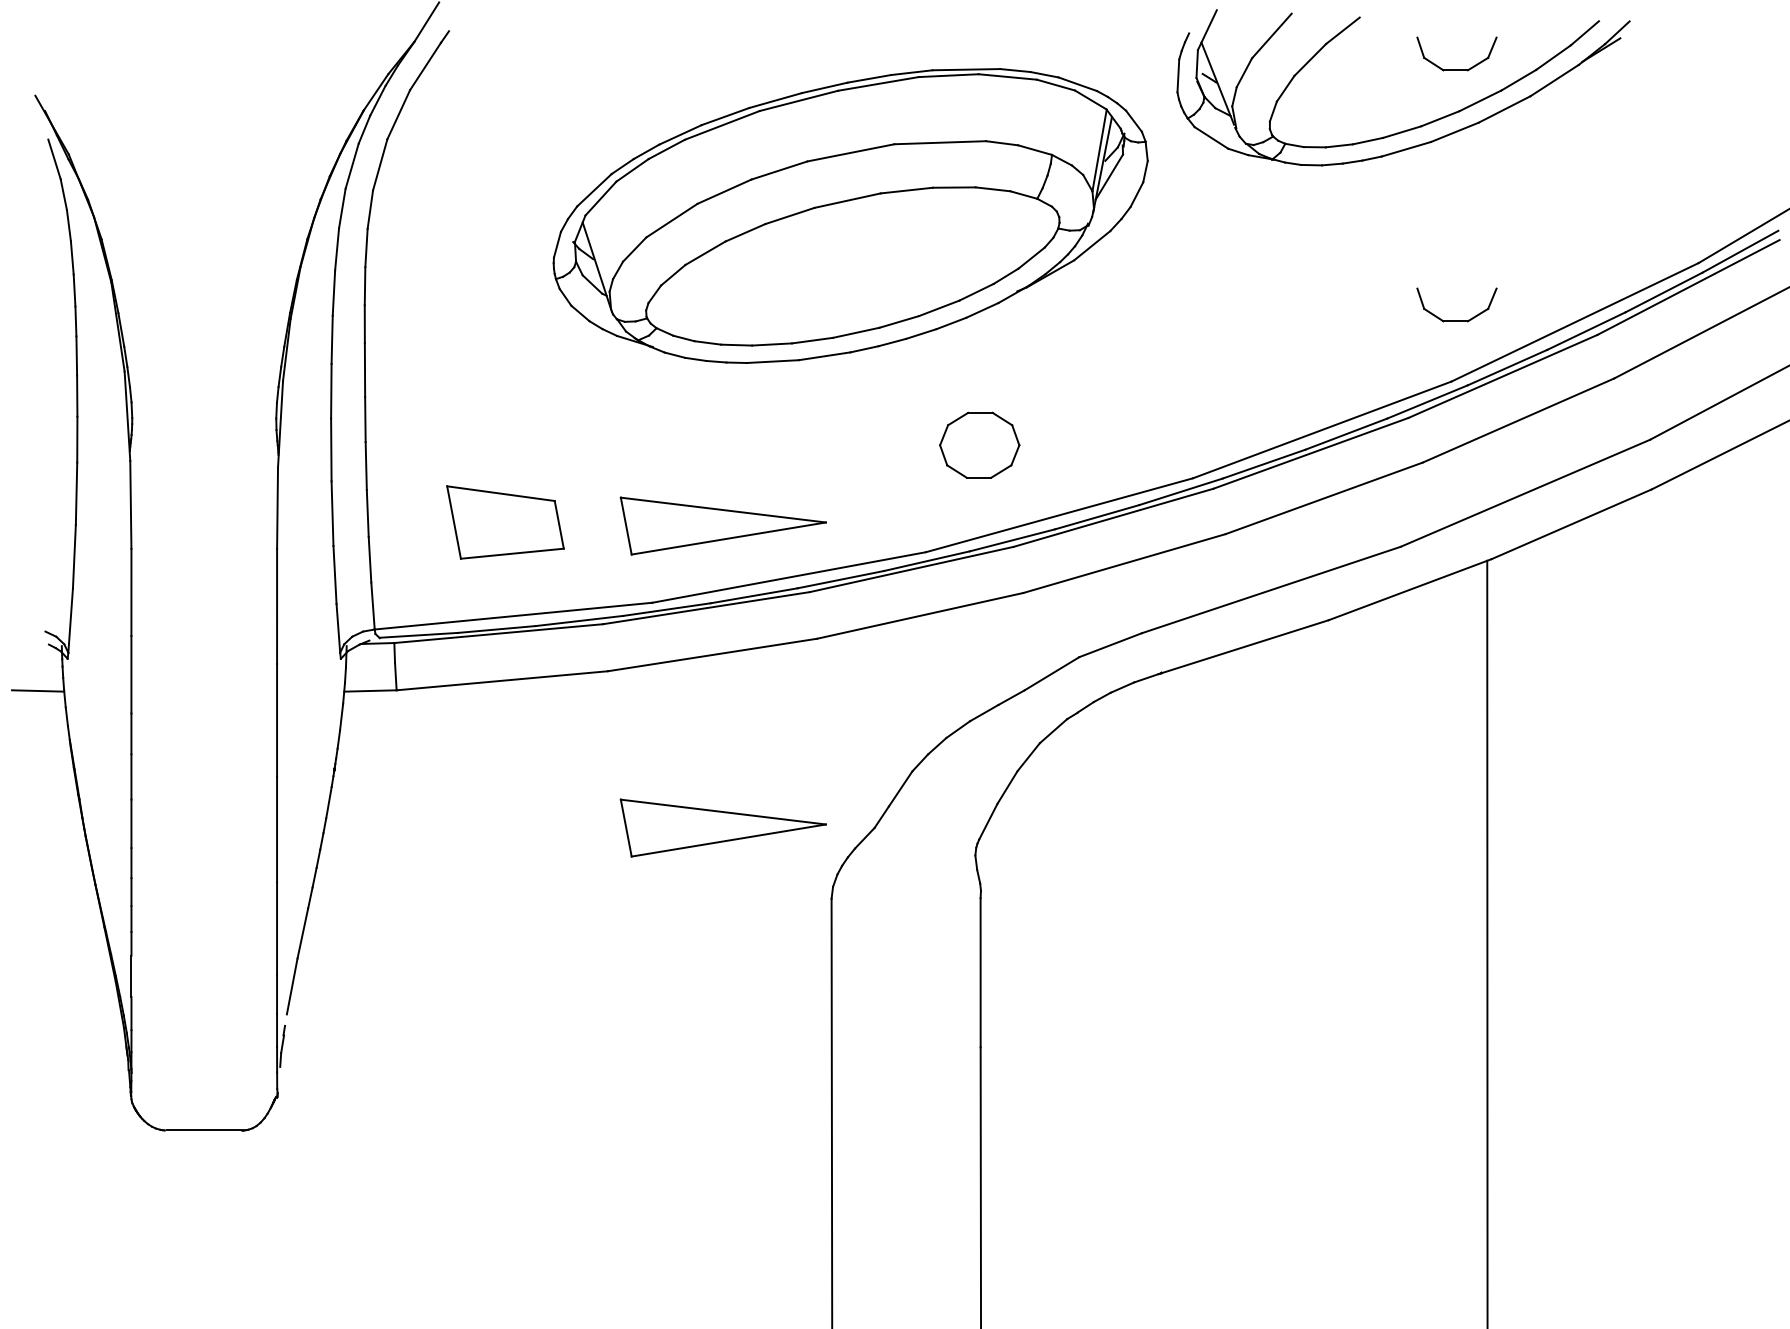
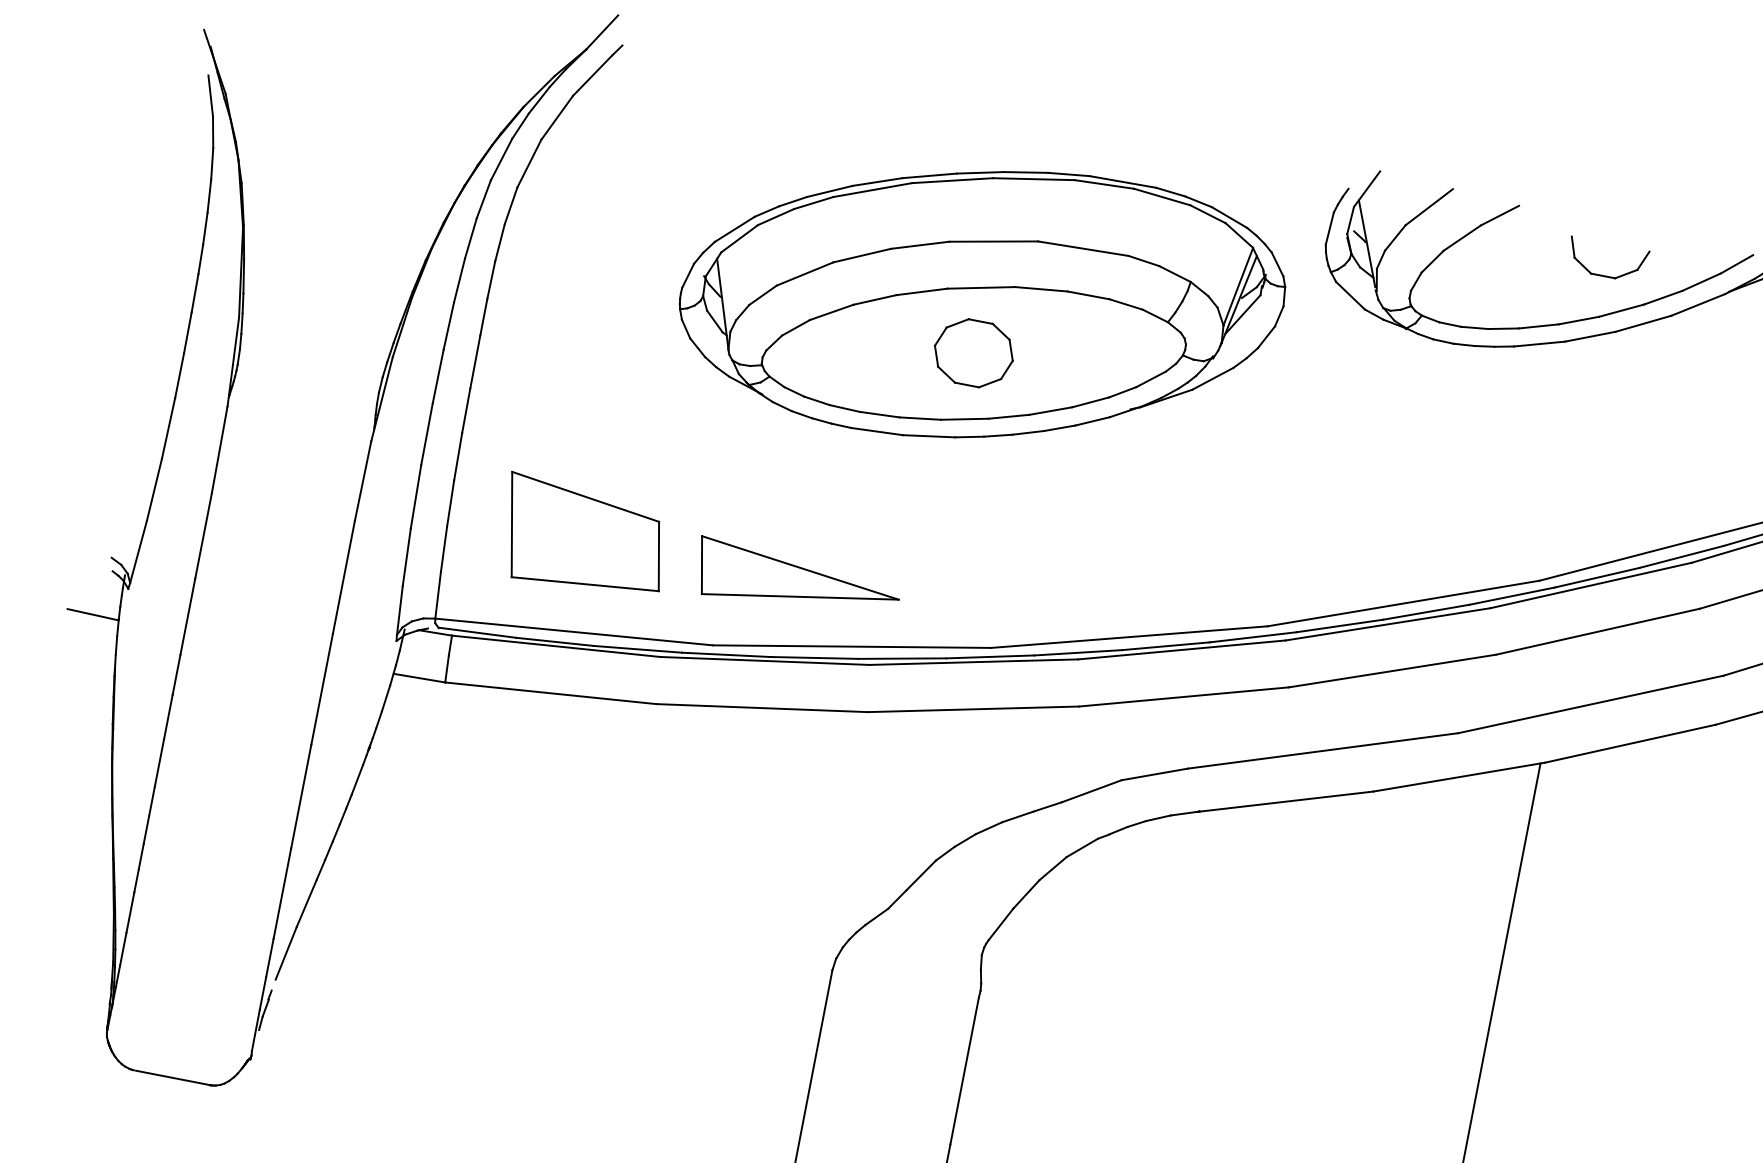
part: (1456, 320) -> (1556, 521), removed
part: (979, 444) -> (973, 352), moved
part: (505, 522) -> (584, 538), size x1.43
part: (722, 827) -> (738, 879), removed

